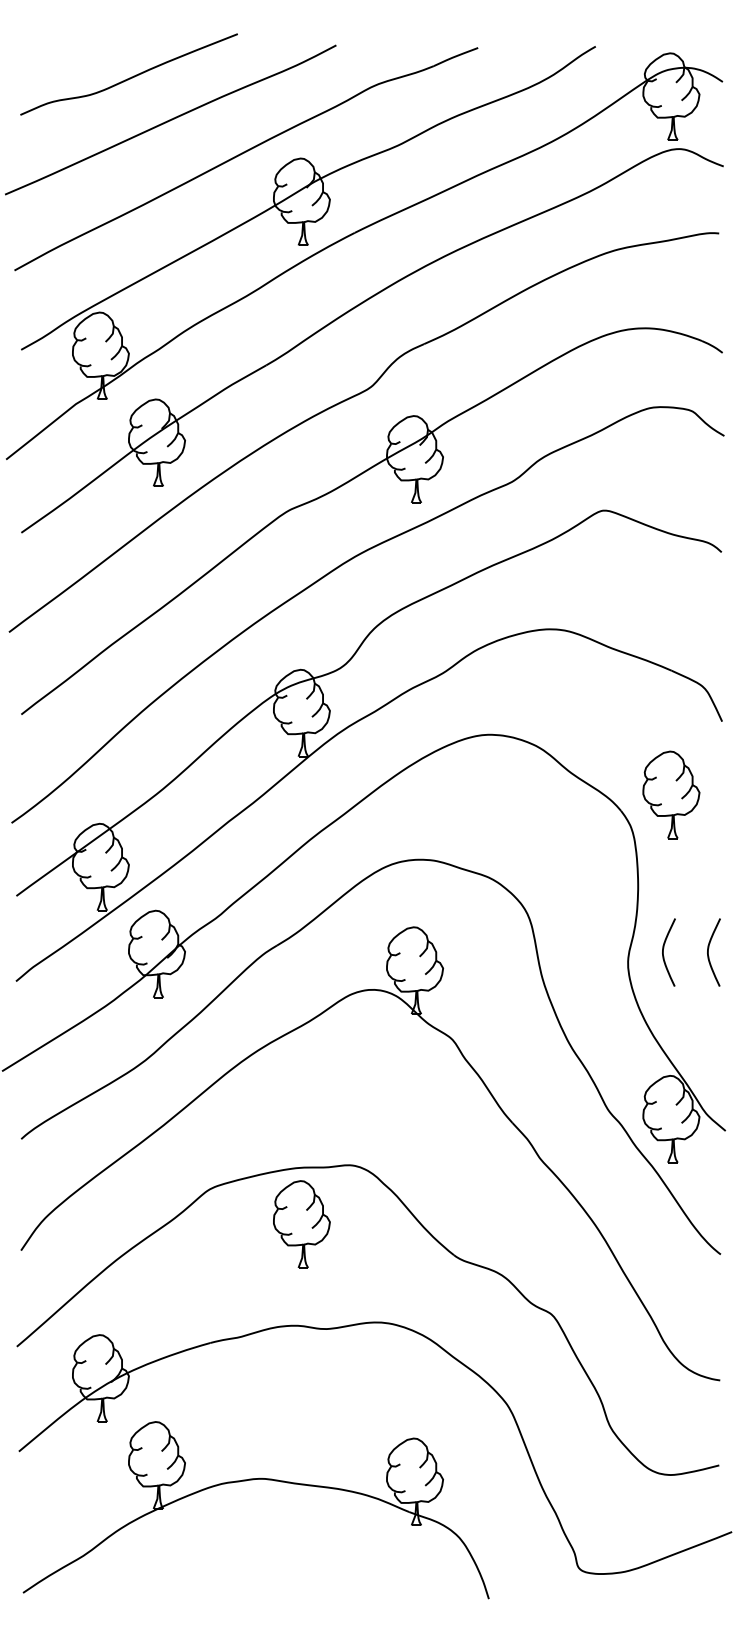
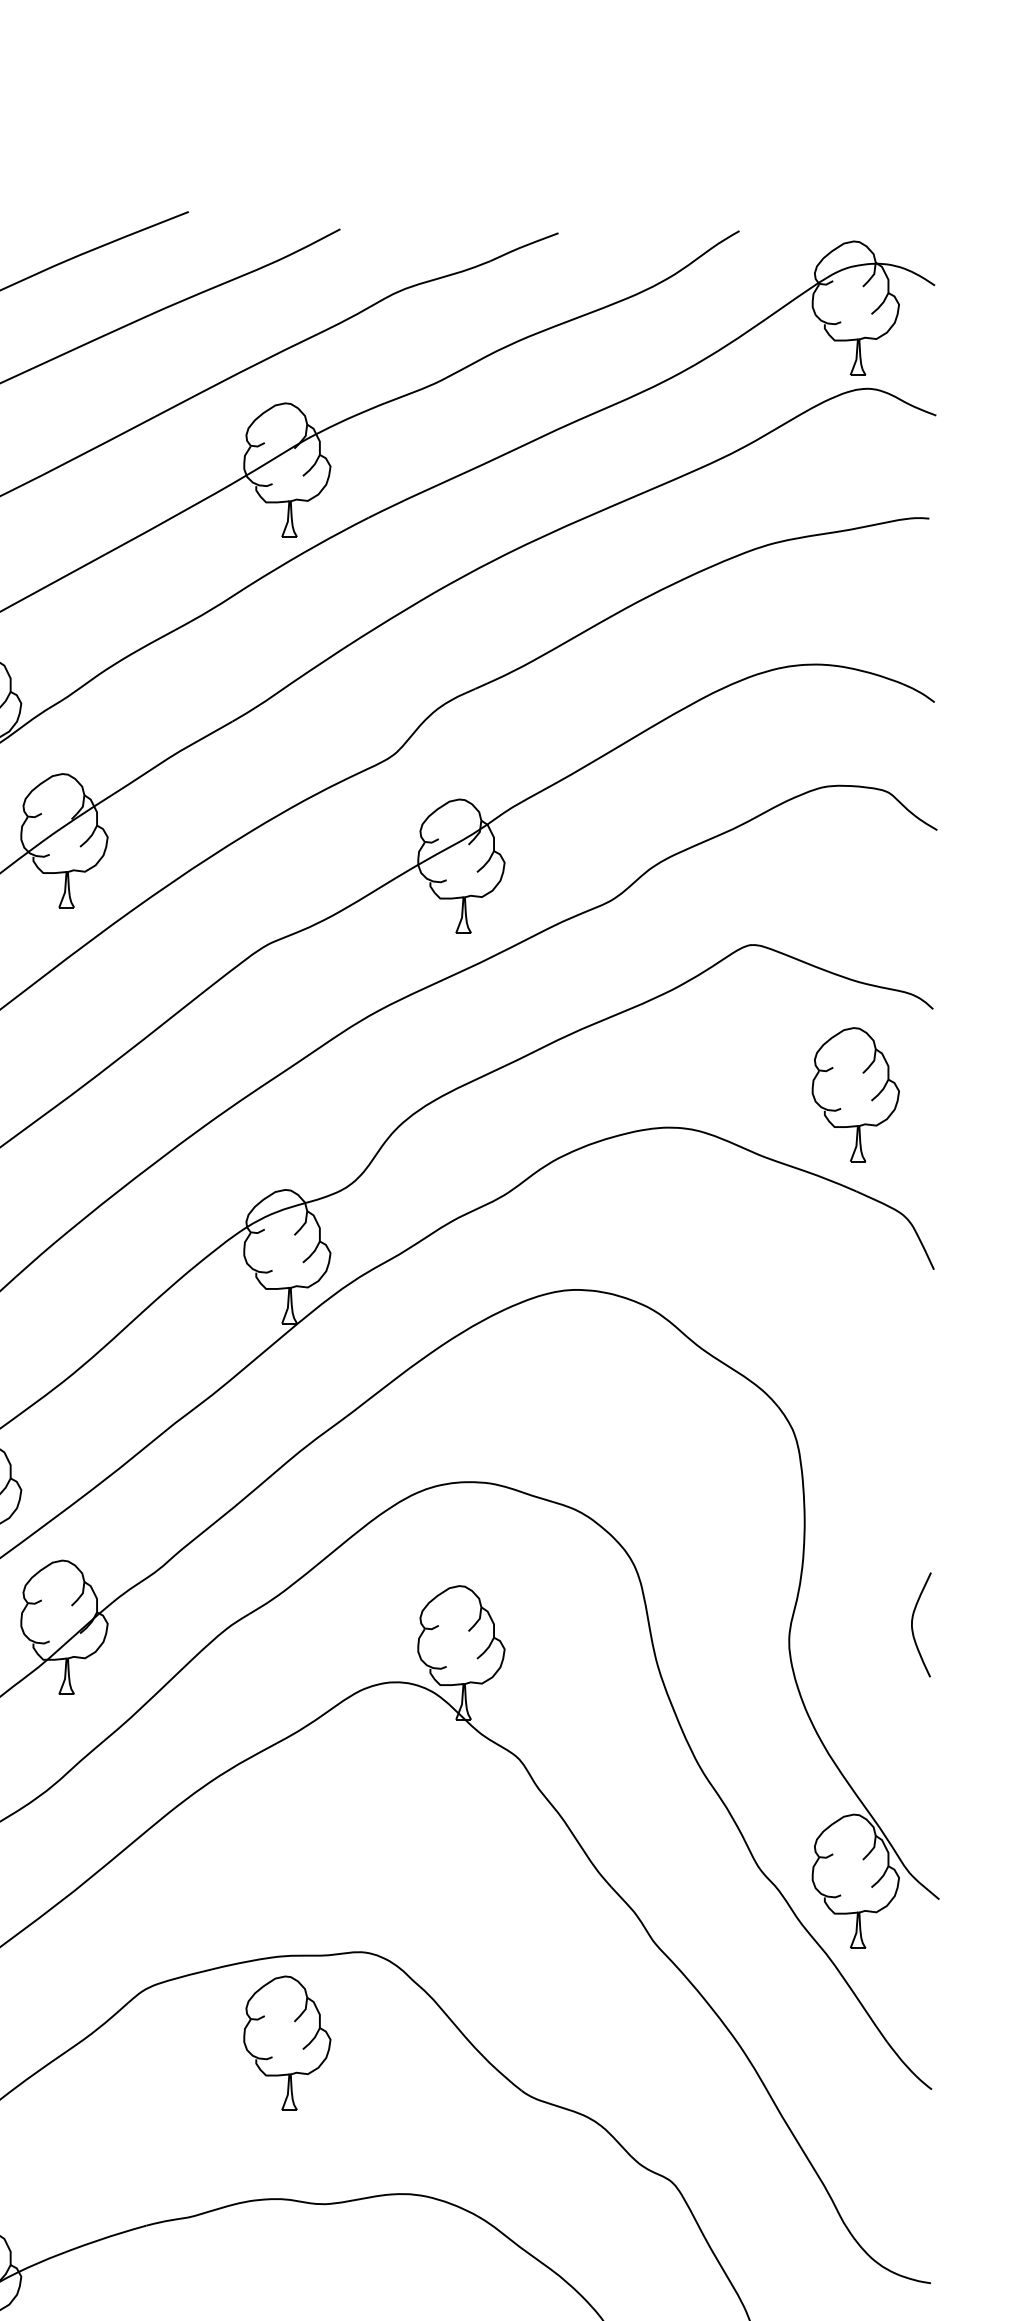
part: (671, 794) -> (855, 1094), moved
curve: (663, 952) -> (843, 1624), removed

